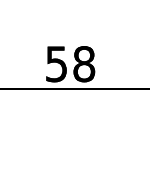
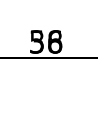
text: (71, 63) -> (46, 41), 58 -> 36

